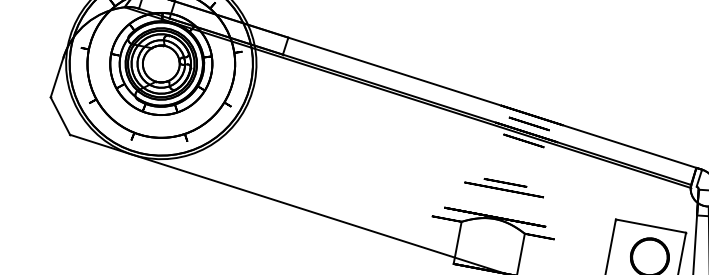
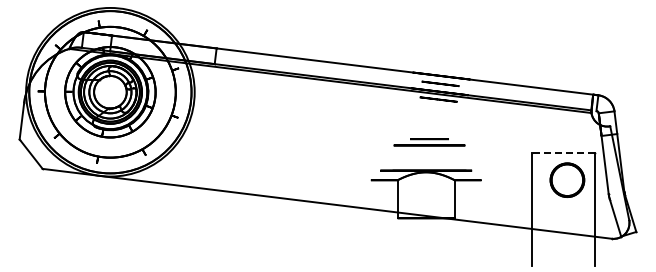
line: (651, 225) -> (563, 152), solid -> dashed

